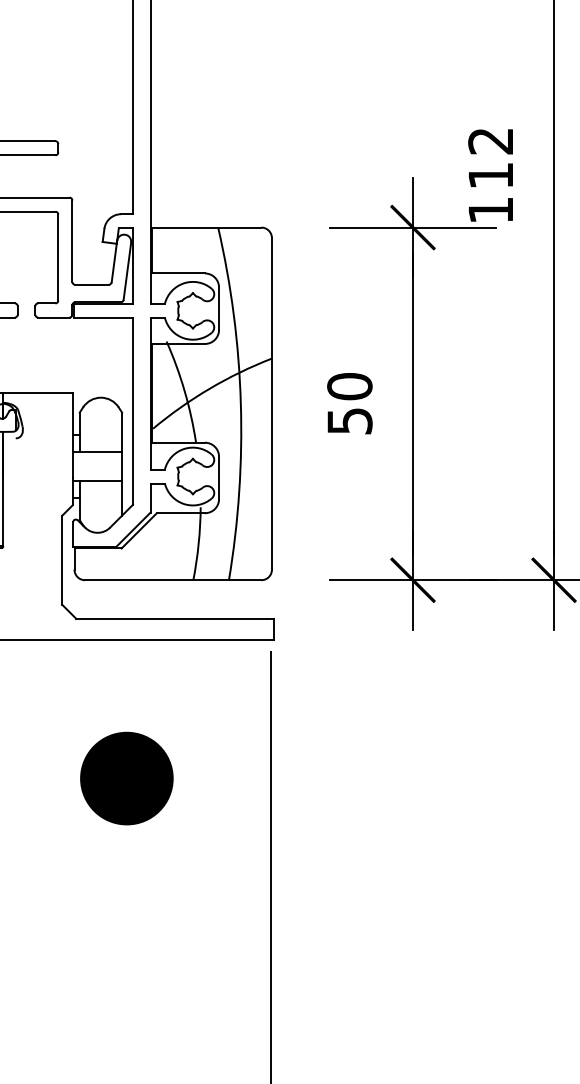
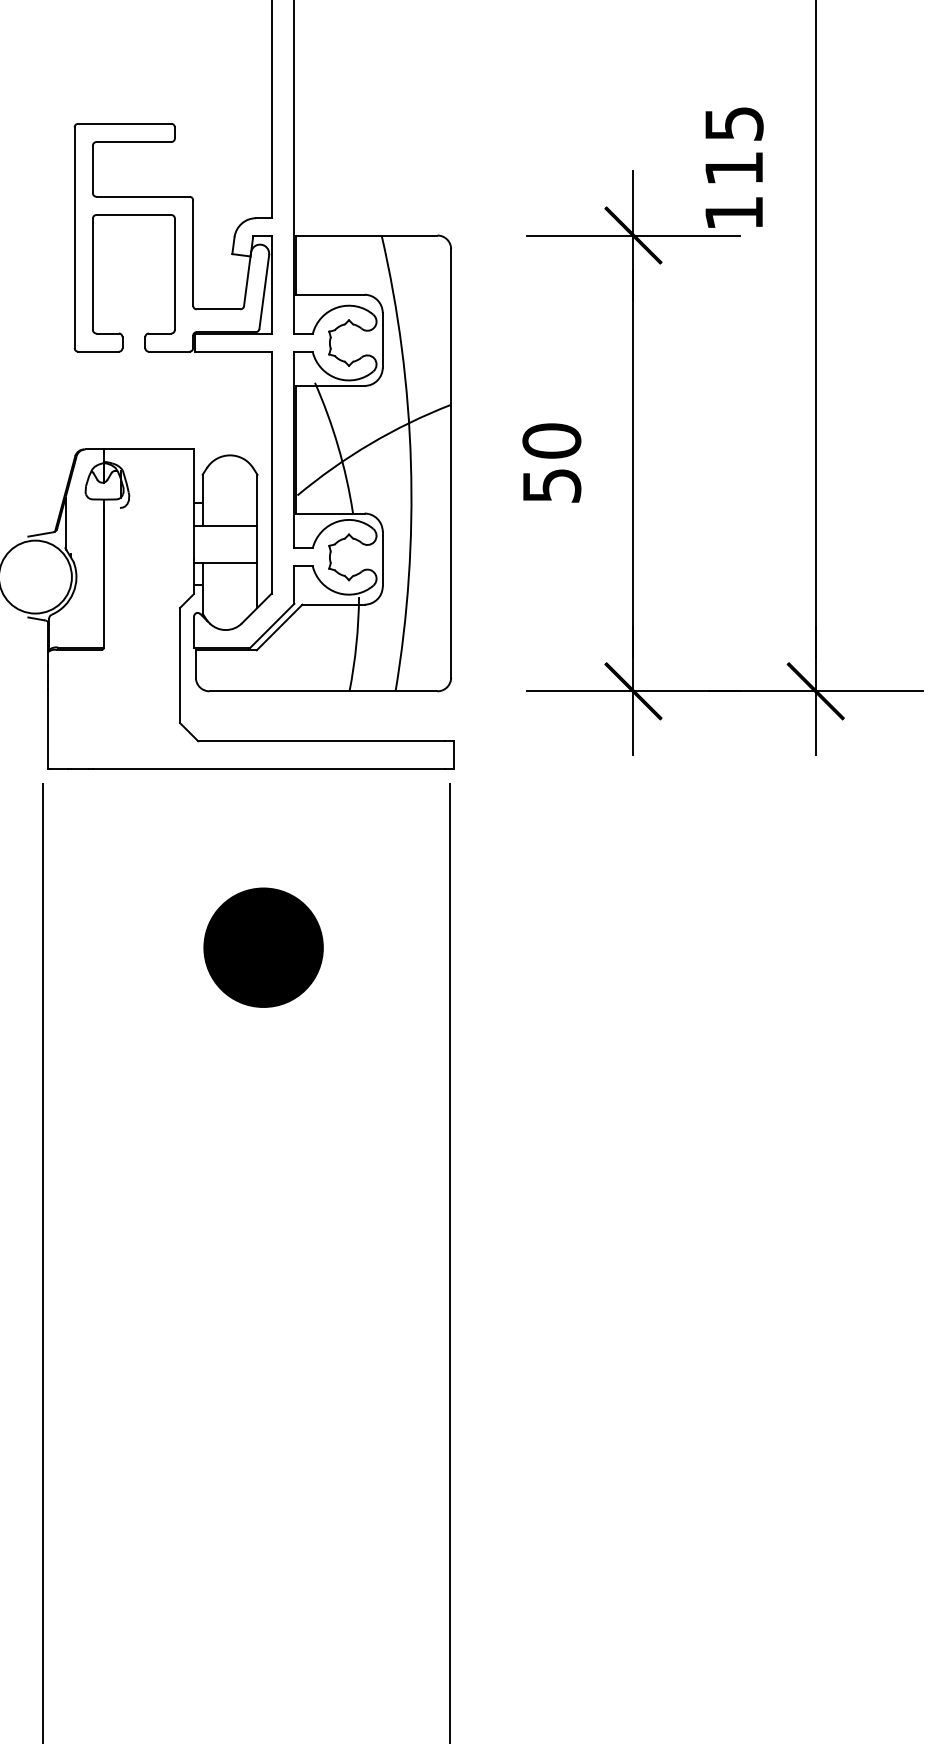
text: (490, 140) -> (733, 123), 112 -> 115

